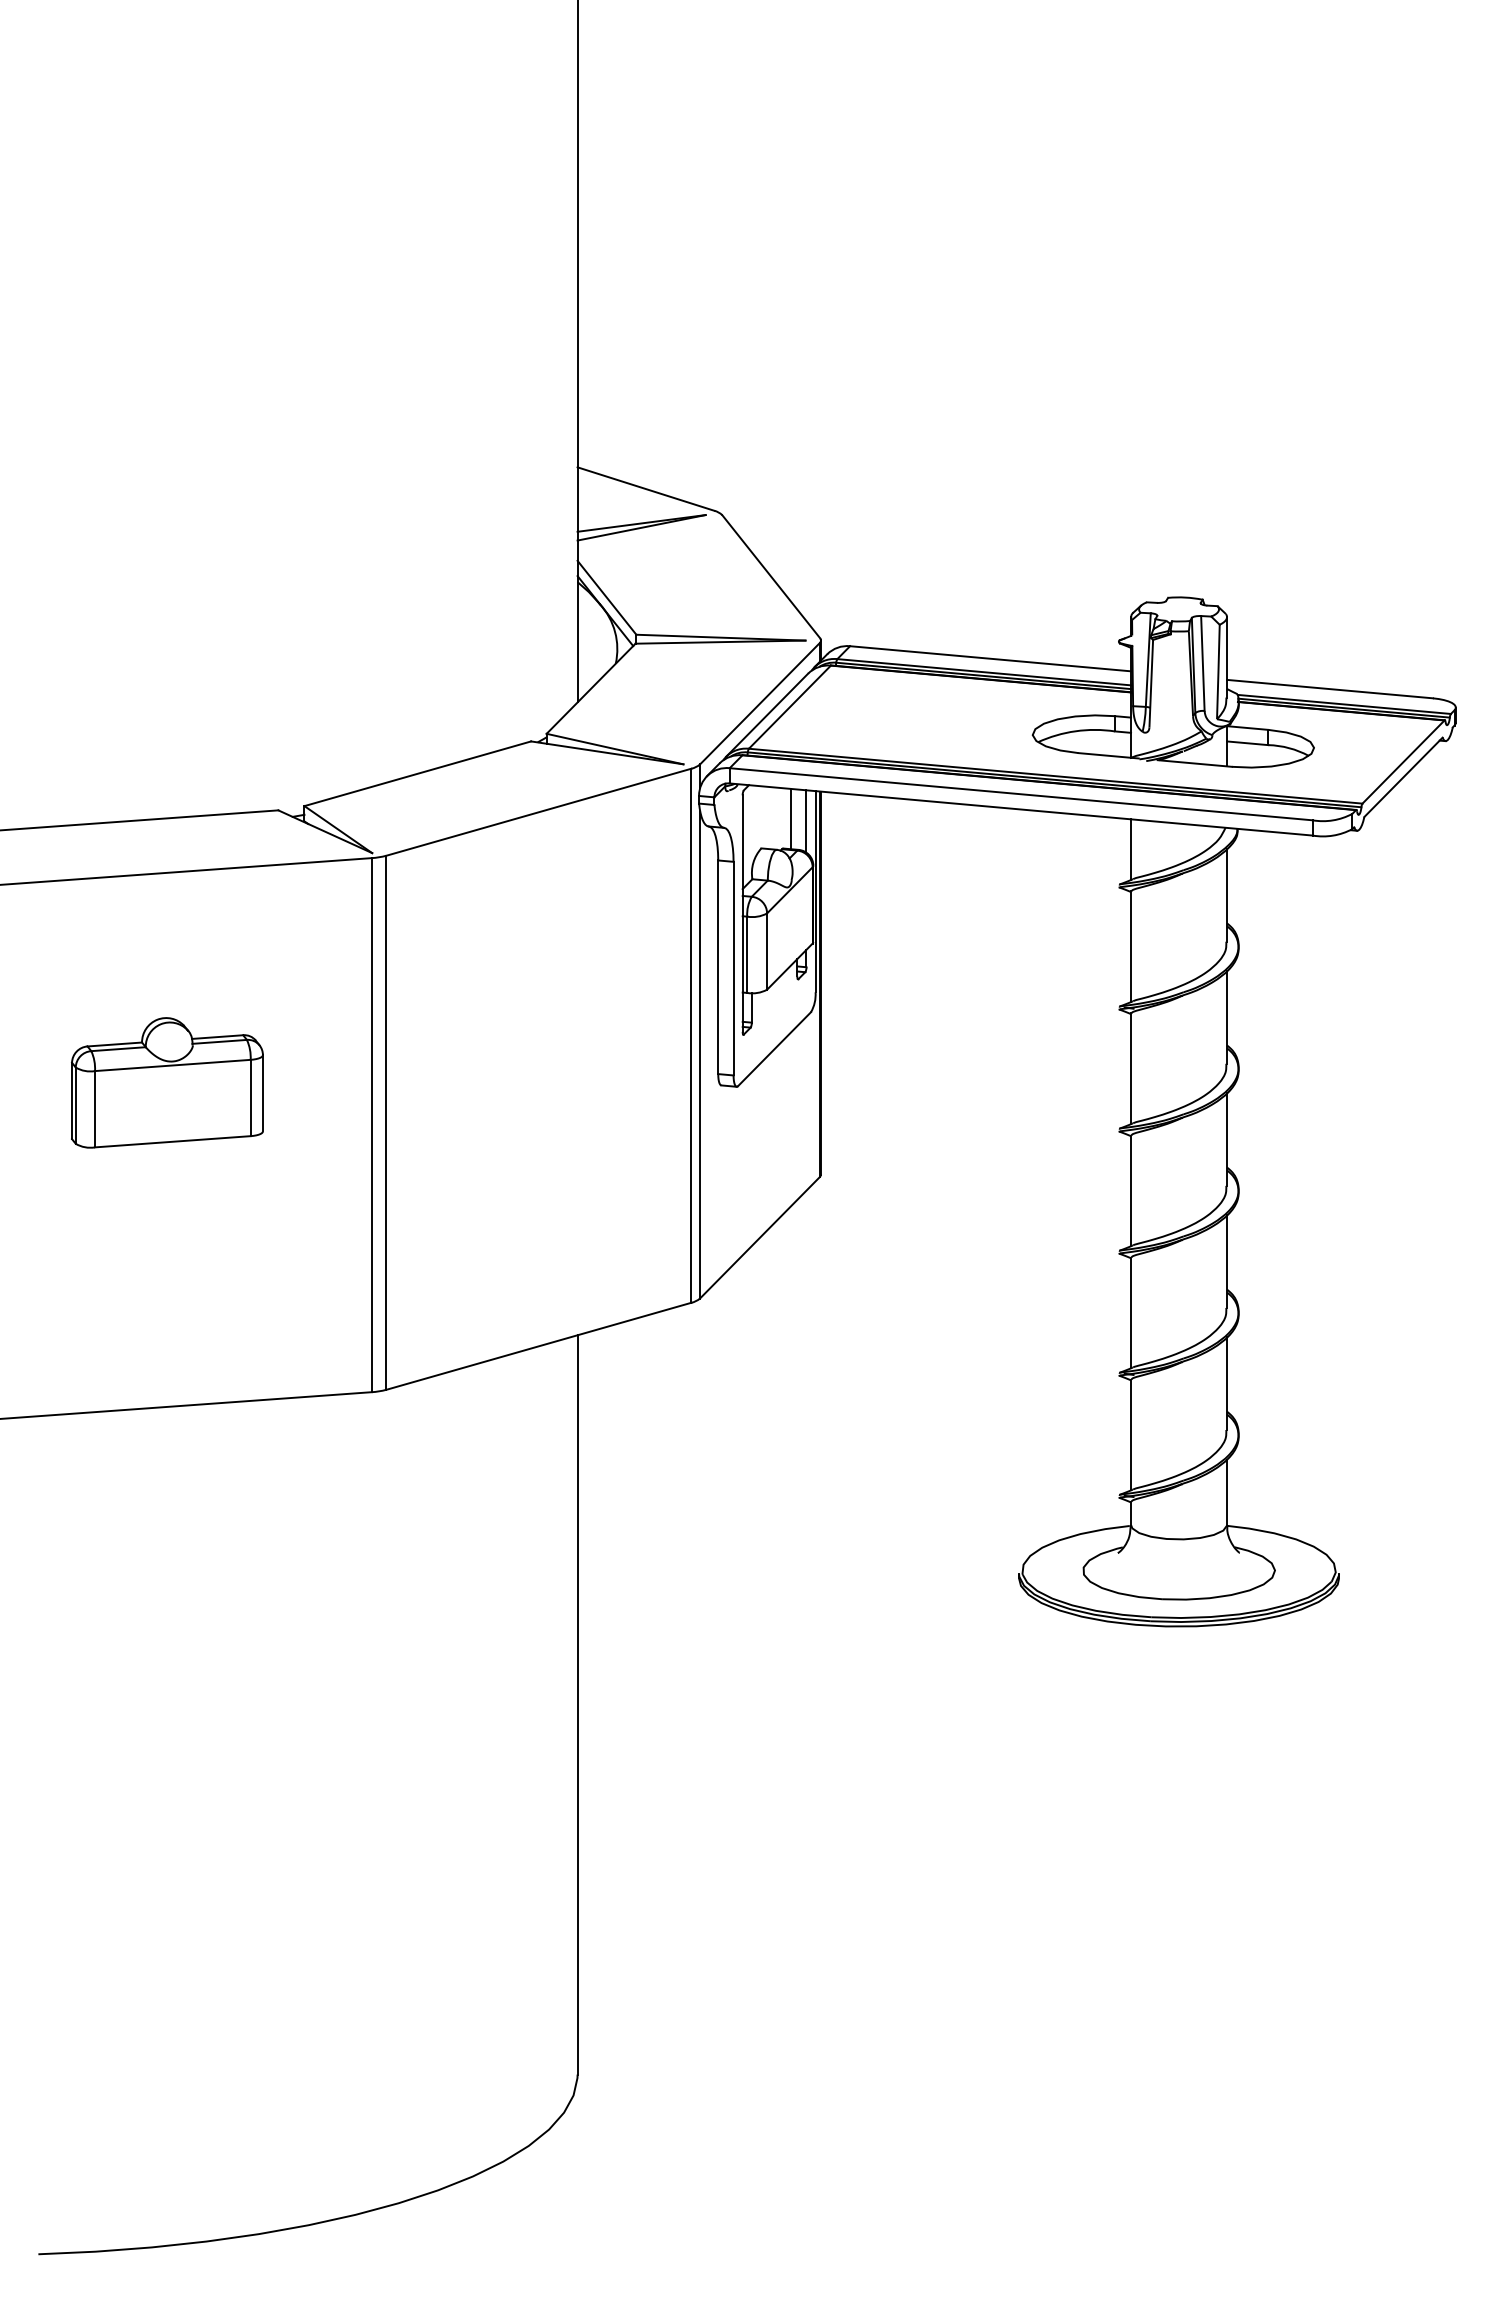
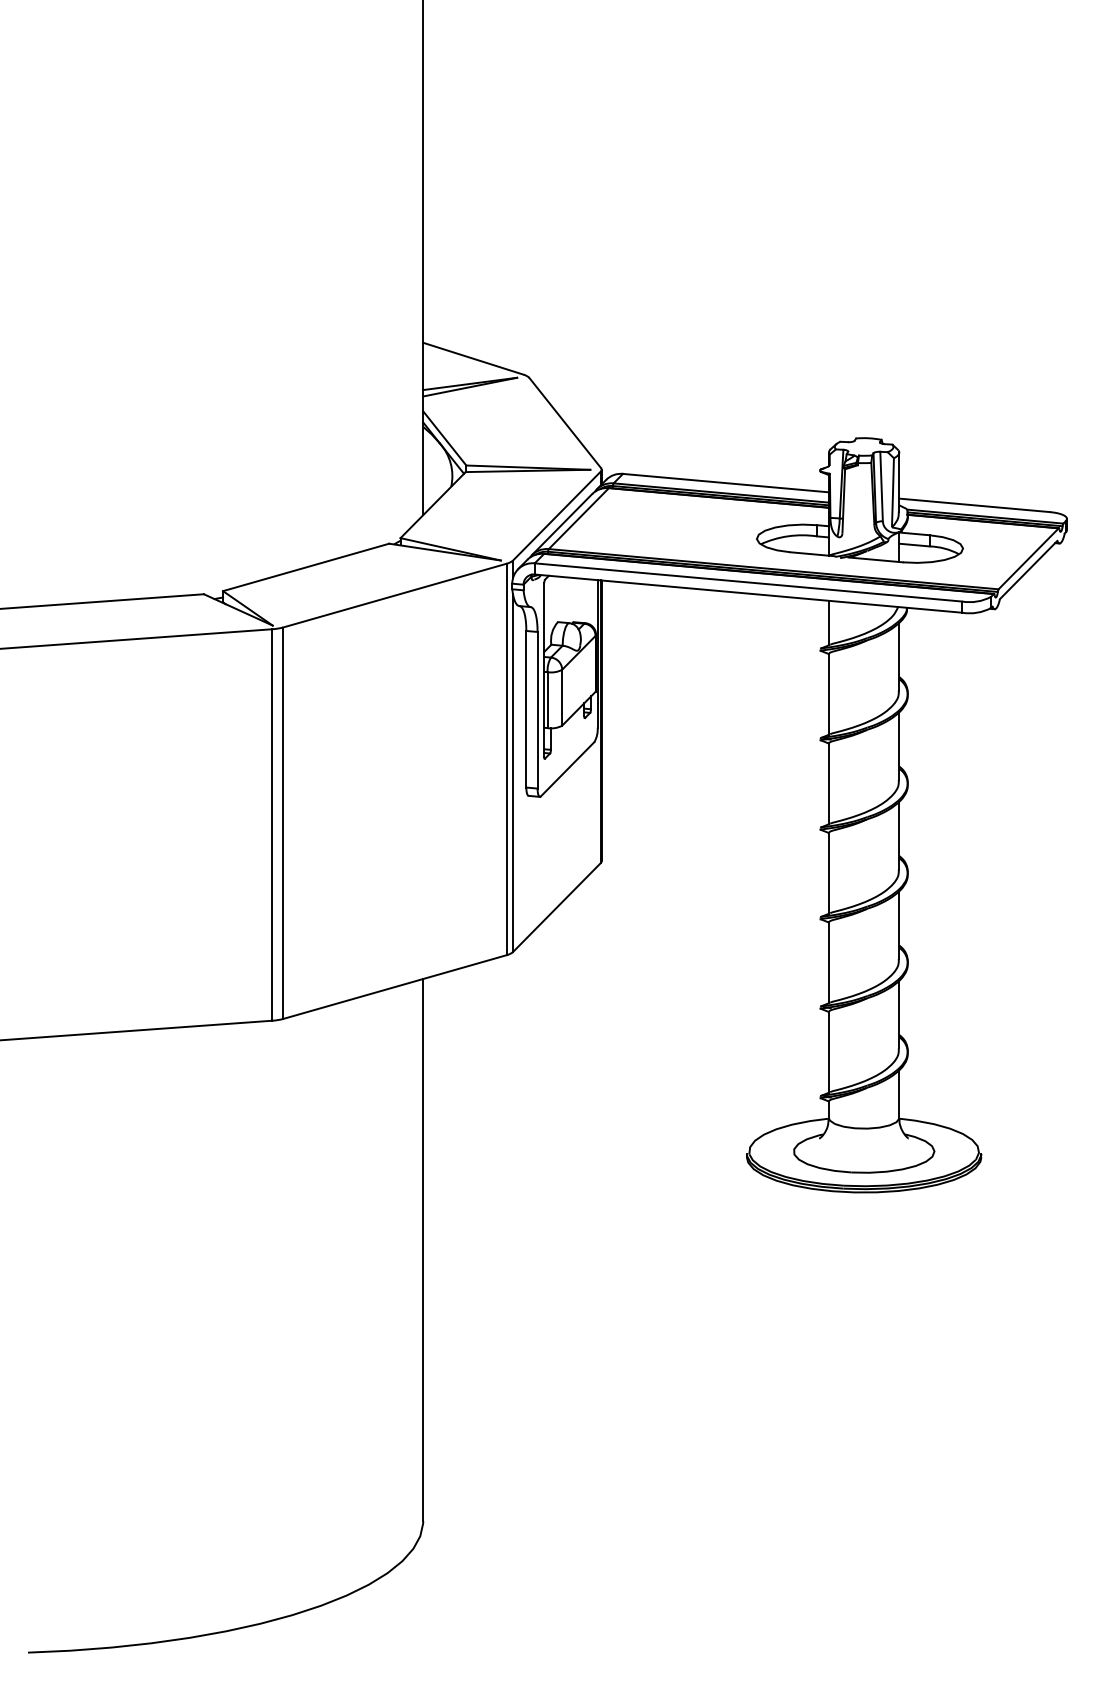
line: (791, 818) -> (580, 600), removed
line: (806, 821) -> (591, 602), removed
part: (167, 1082) -> (122, 793), removed

